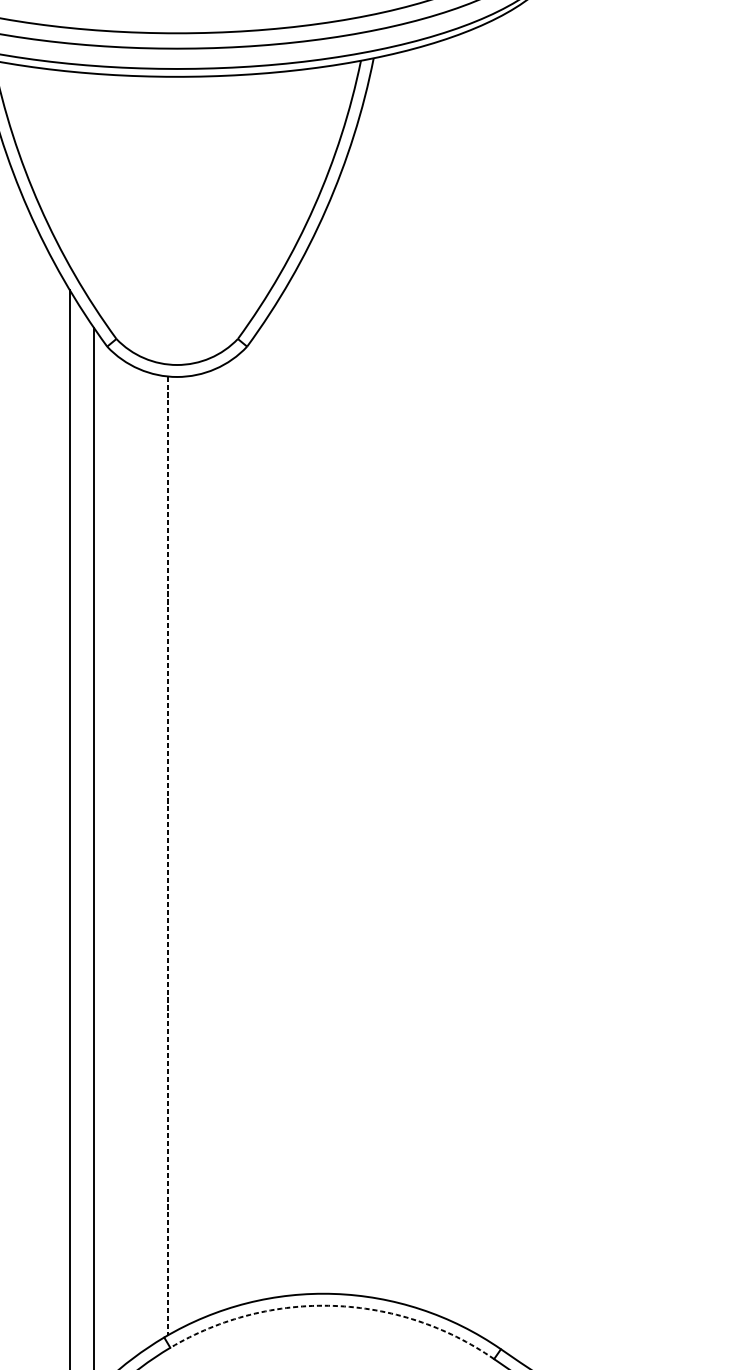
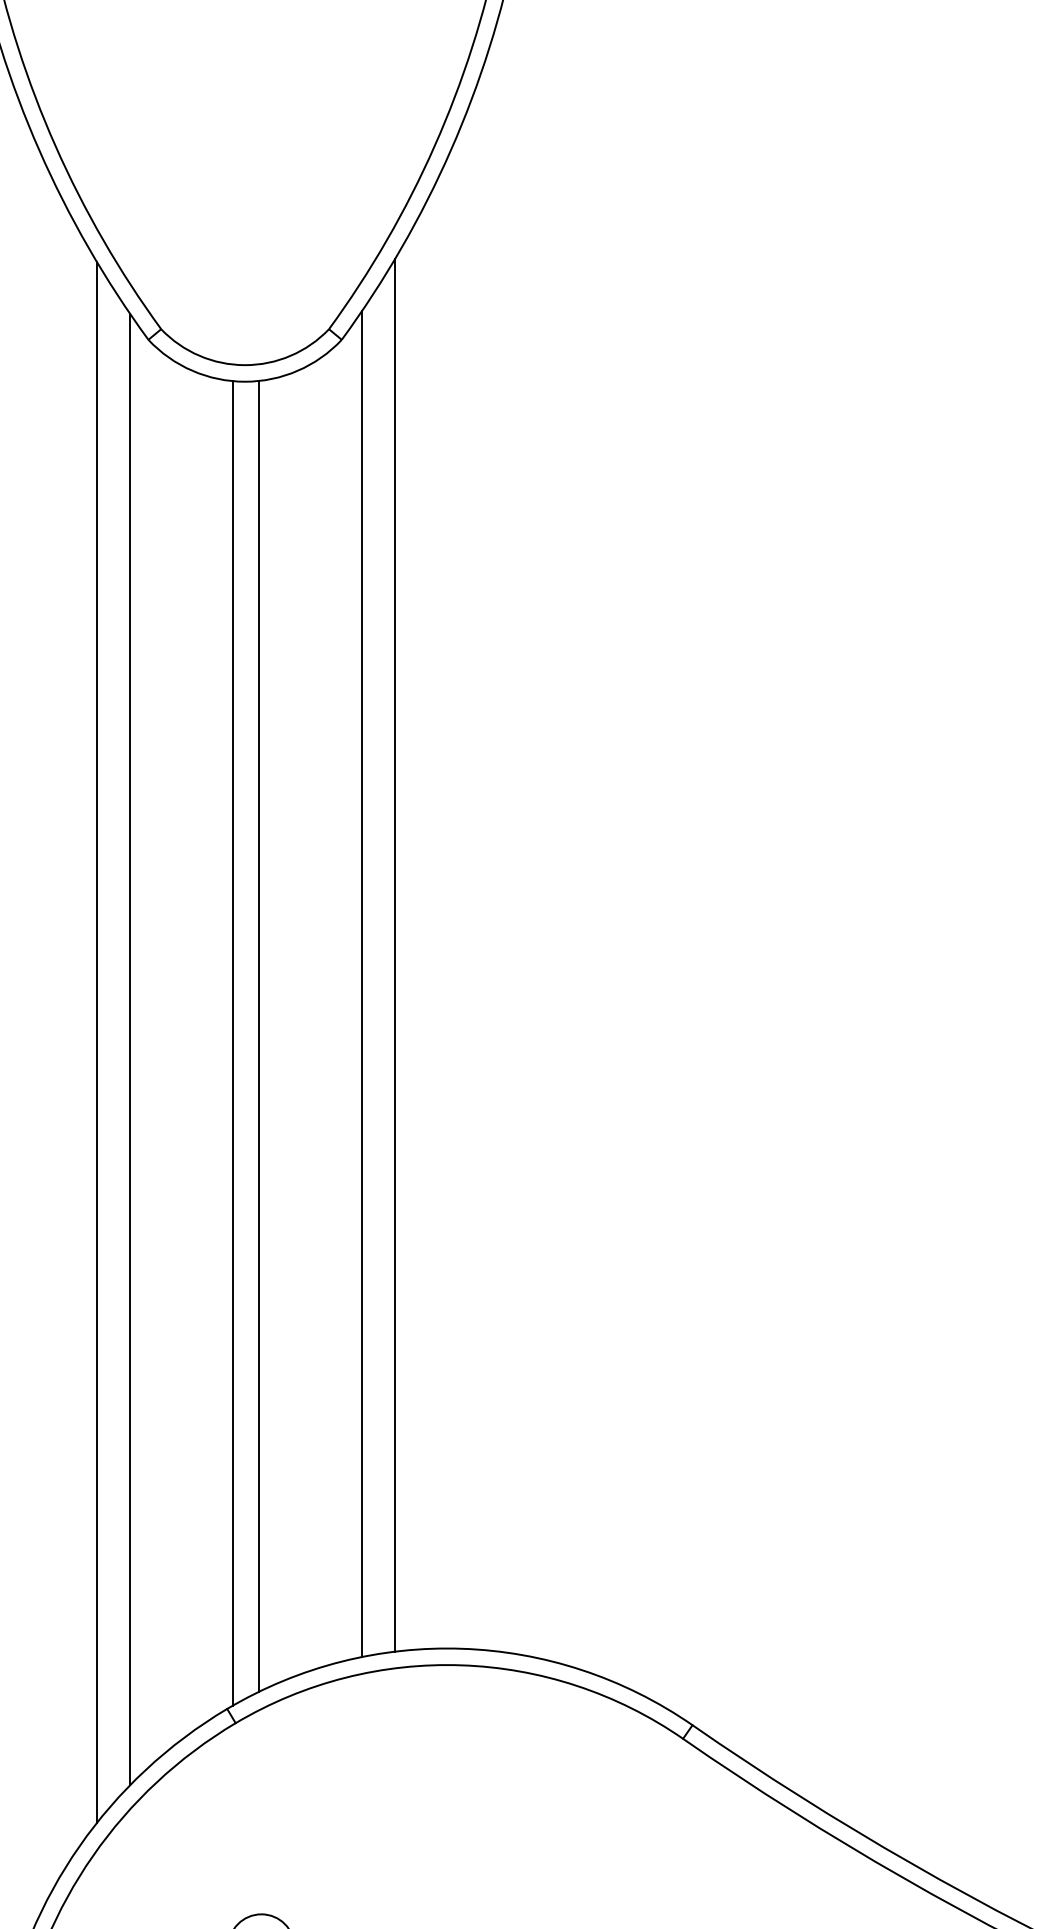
line: (286, 792) -> (395, 955), added
line: (262, 813) -> (362, 984), added
line: (187, 850) -> (259, 1035), added
line: (168, 855) -> (232, 1043), dashed -> solid
arc: (333, 1306) -> (461, 1665), dashed -> solid

